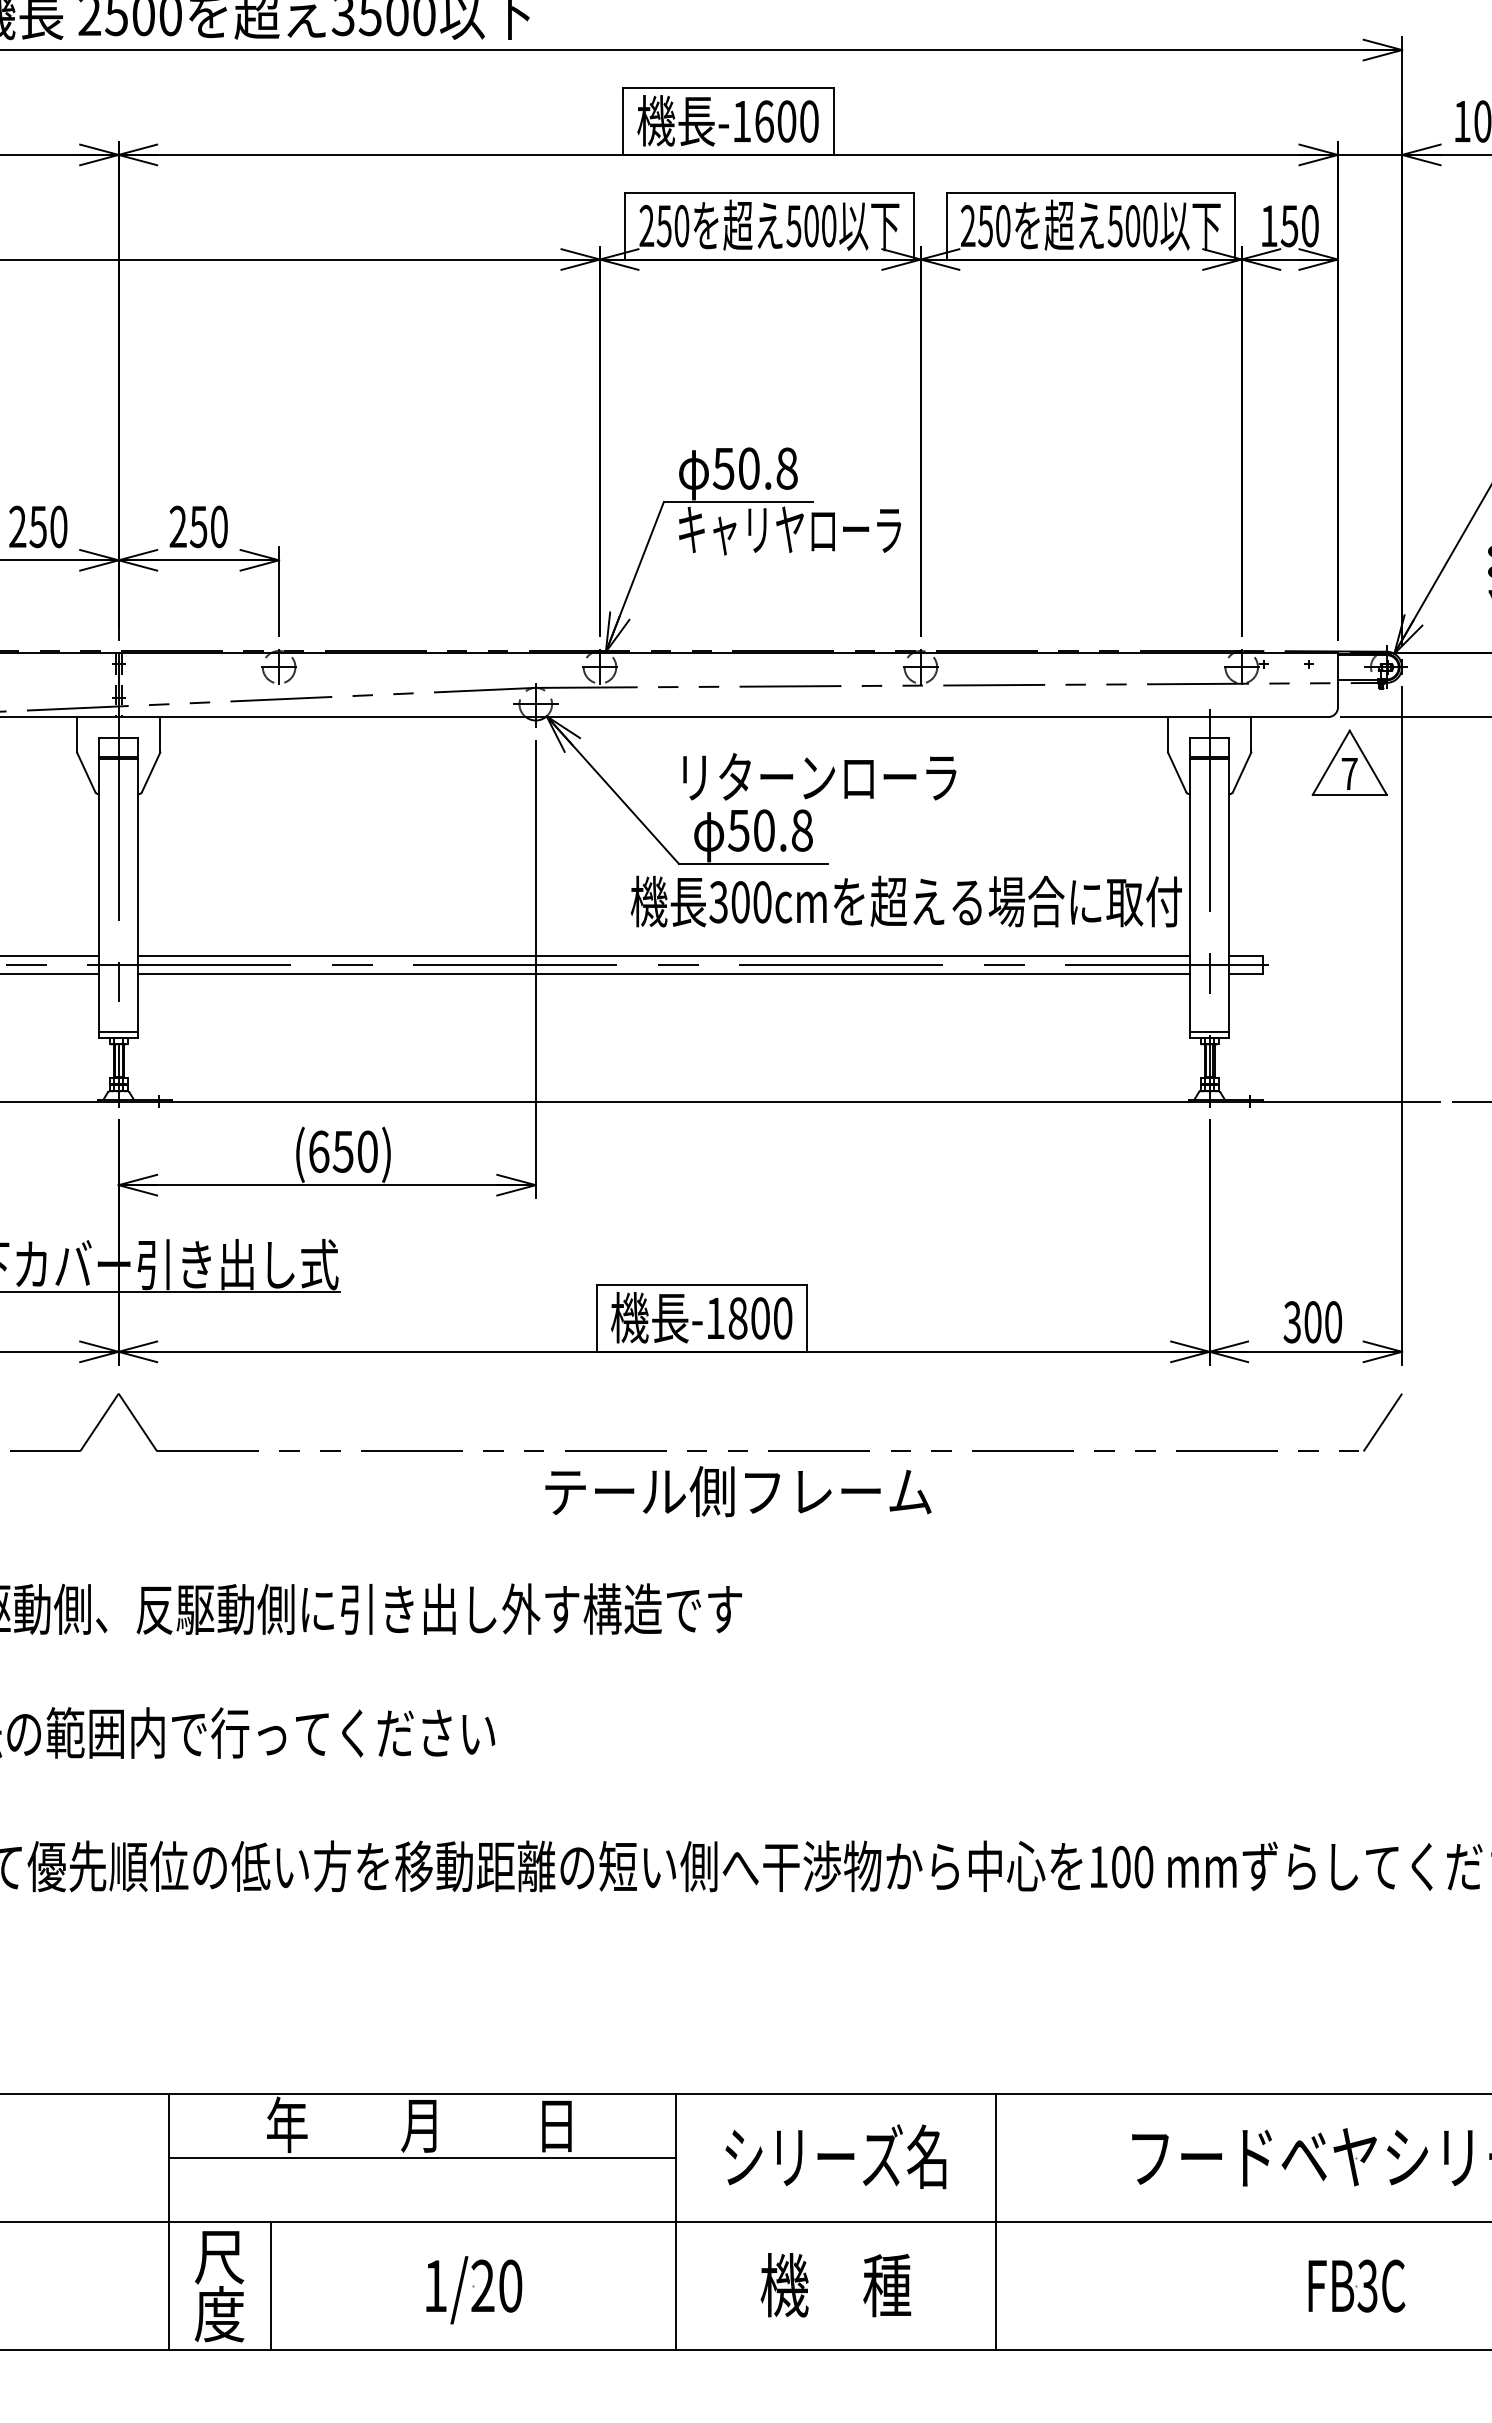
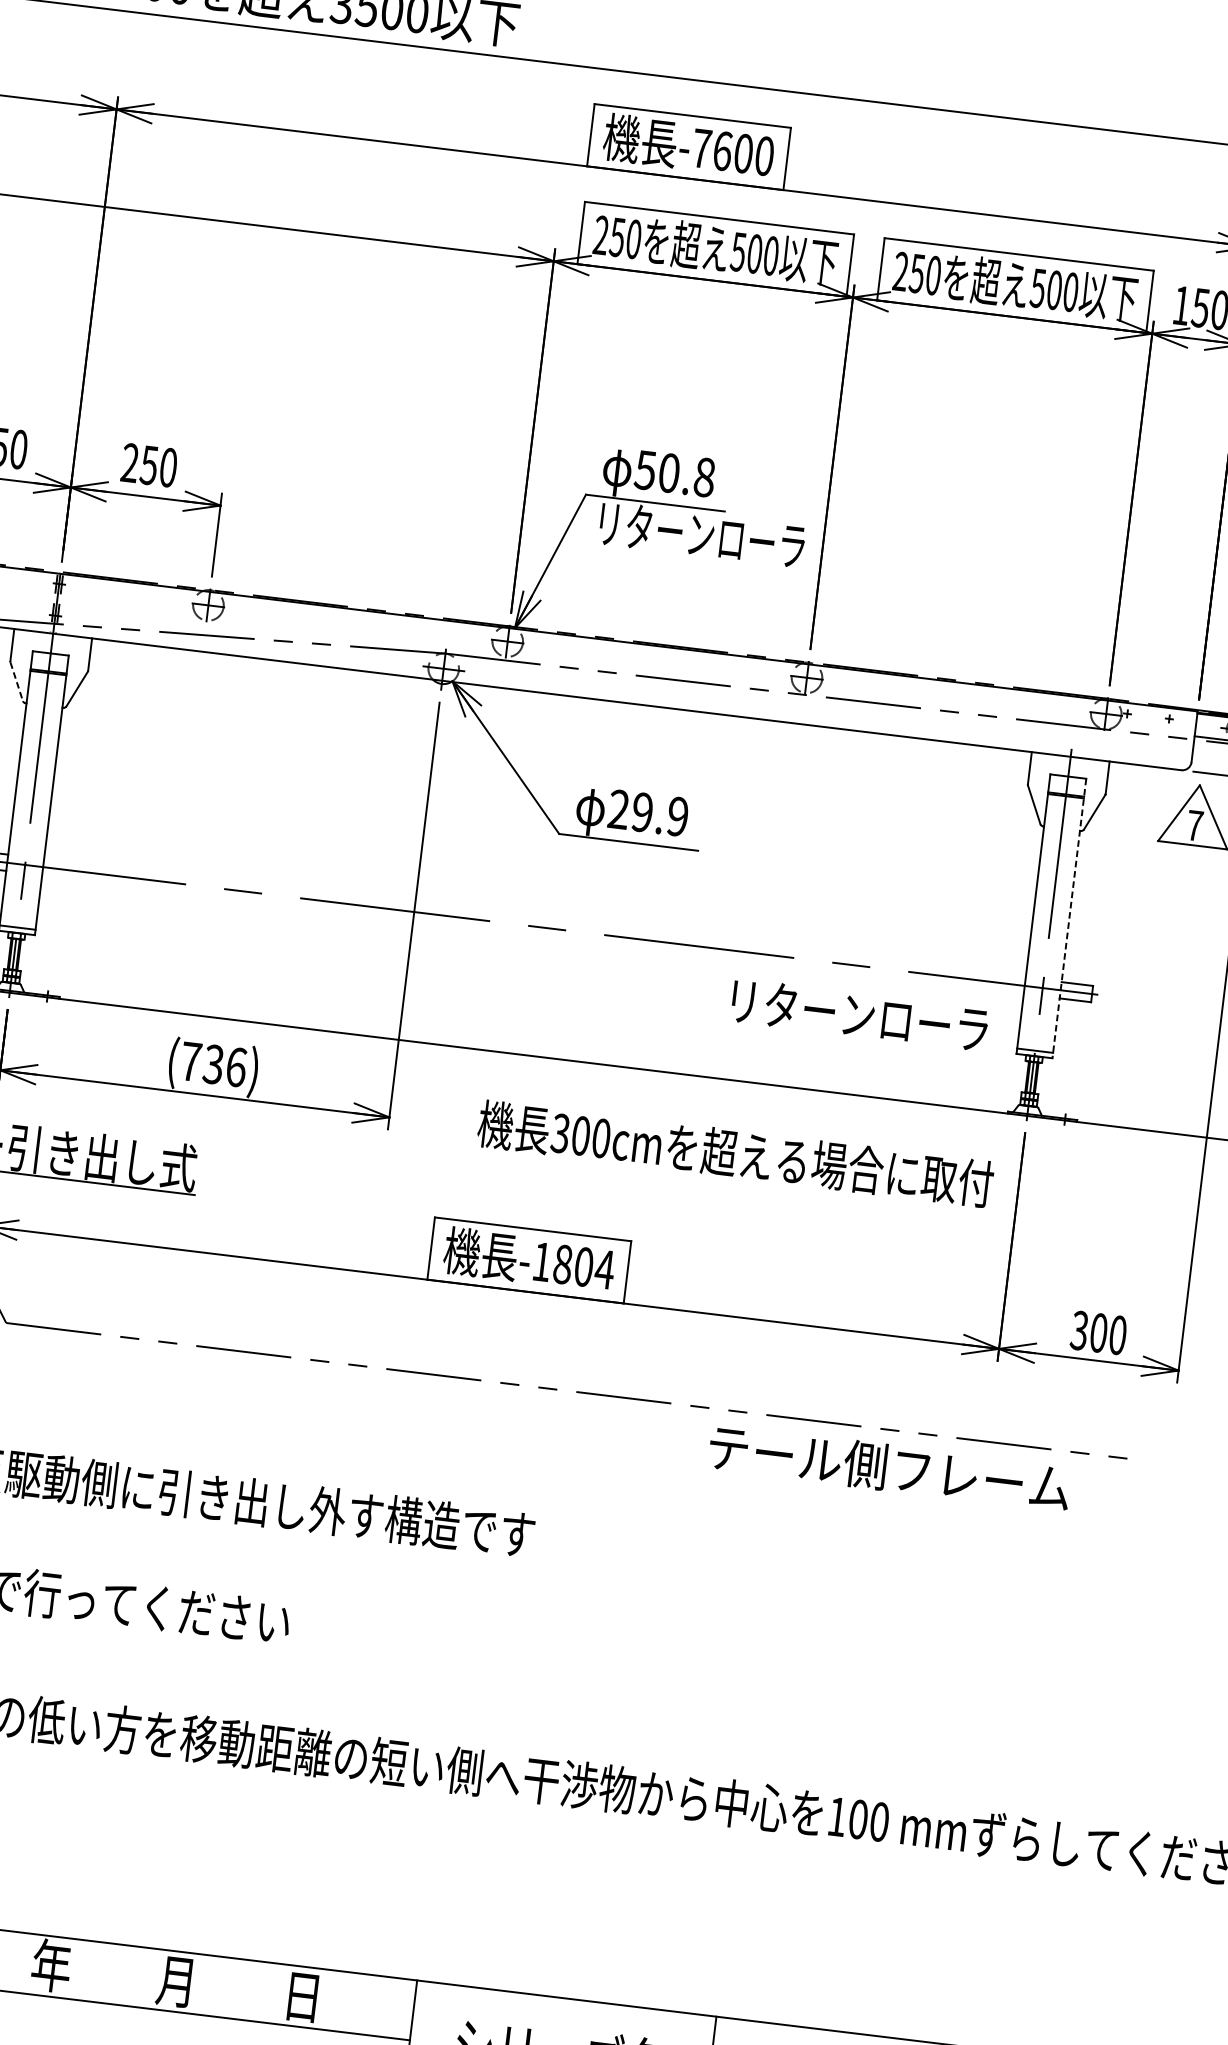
text: (741, 121) -> (701, 148), -1600 -> -7600
text: (741, 530) -> (655, 530), キャリヤローラ -> リターンローラ
line: (86, 772) -> (16, 681), solid -> dashed
text: (819, 776) -> (859, 1014), moved
text: (770, 830) -> (648, 813), 50.8 -> 29.9
line: (1228, 888) -> (1068, 918), solid -> dashed
text: (905, 901) -> (734, 1153), moved
line: (663, 956) -> (534, 918), removed
line: (663, 973) -> (532, 934), removed
text: (343, 1151) -> (213, 1064), (650) -> (736)
text: (782, 1318) -> (604, 1269), -1800 -> -1804
line: (1382, 1422) -> (1152, 1434), removed
text: (738, 1491) -> (889, 1467), moved

